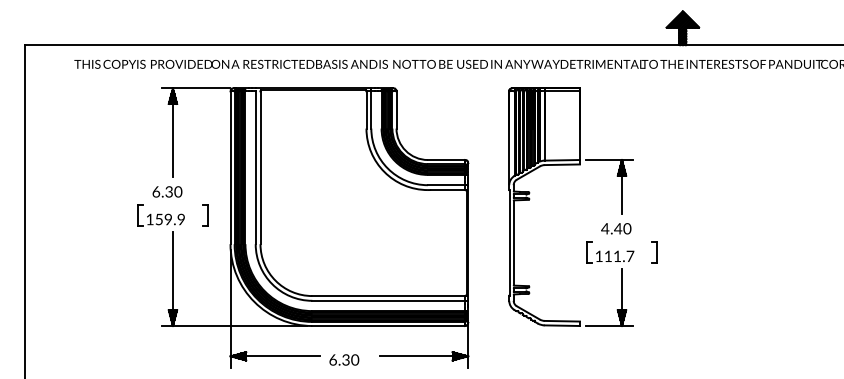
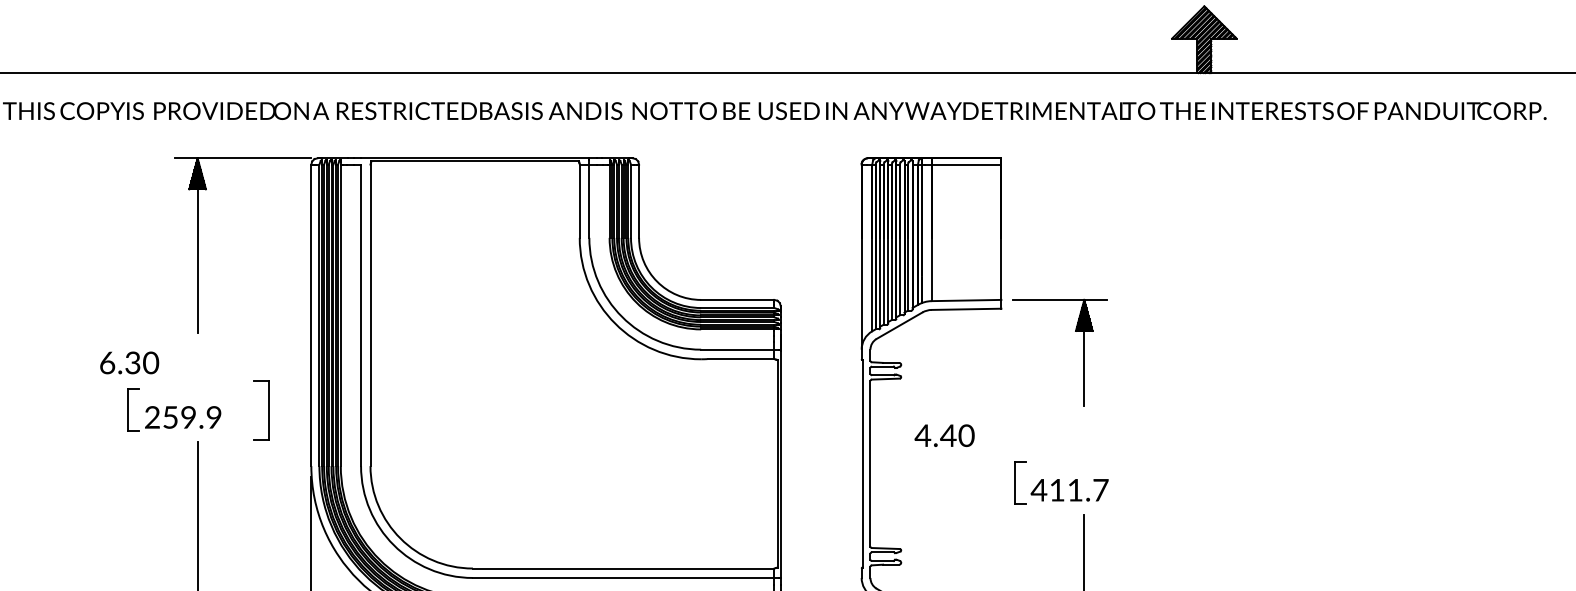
text: (167, 191) -> (129, 362), moved
part: (205, 215) -> (261, 409), size x1.4
text: (149, 219) -> (151, 417), 159.9 -> 259.9
text: (616, 228) -> (945, 435), moved
part: (654, 252) -> (1148, 482), removed
text: (598, 255) -> (1037, 488), 111.7 -> 411.7

